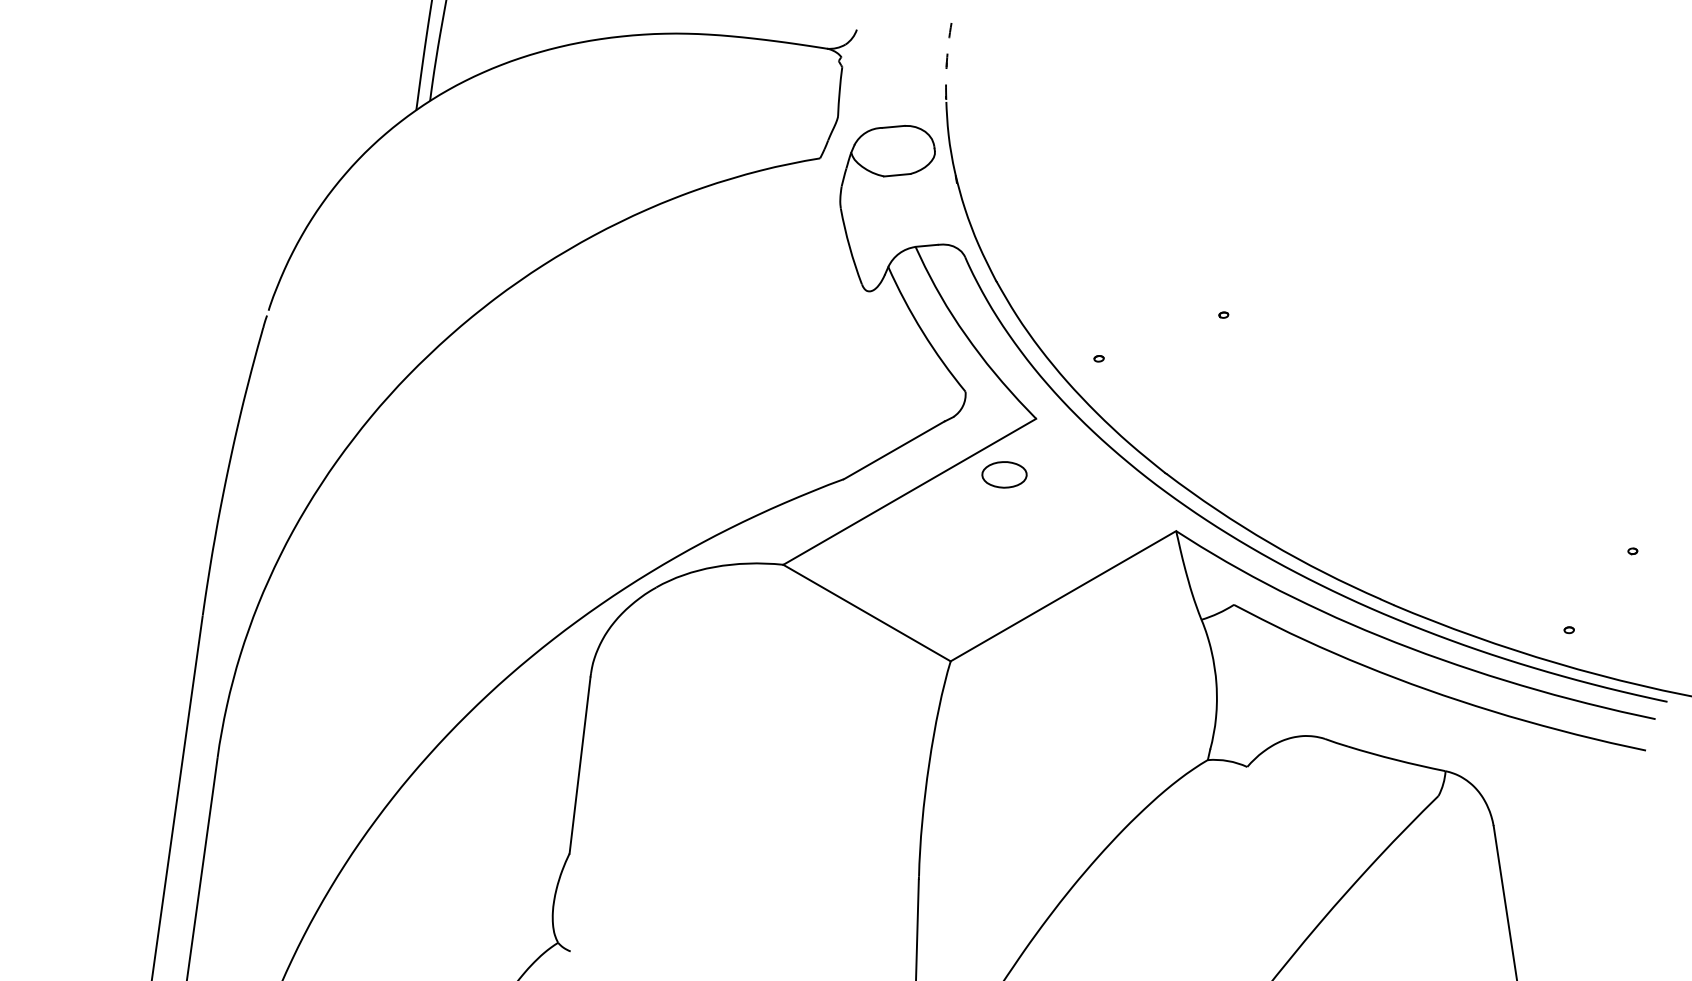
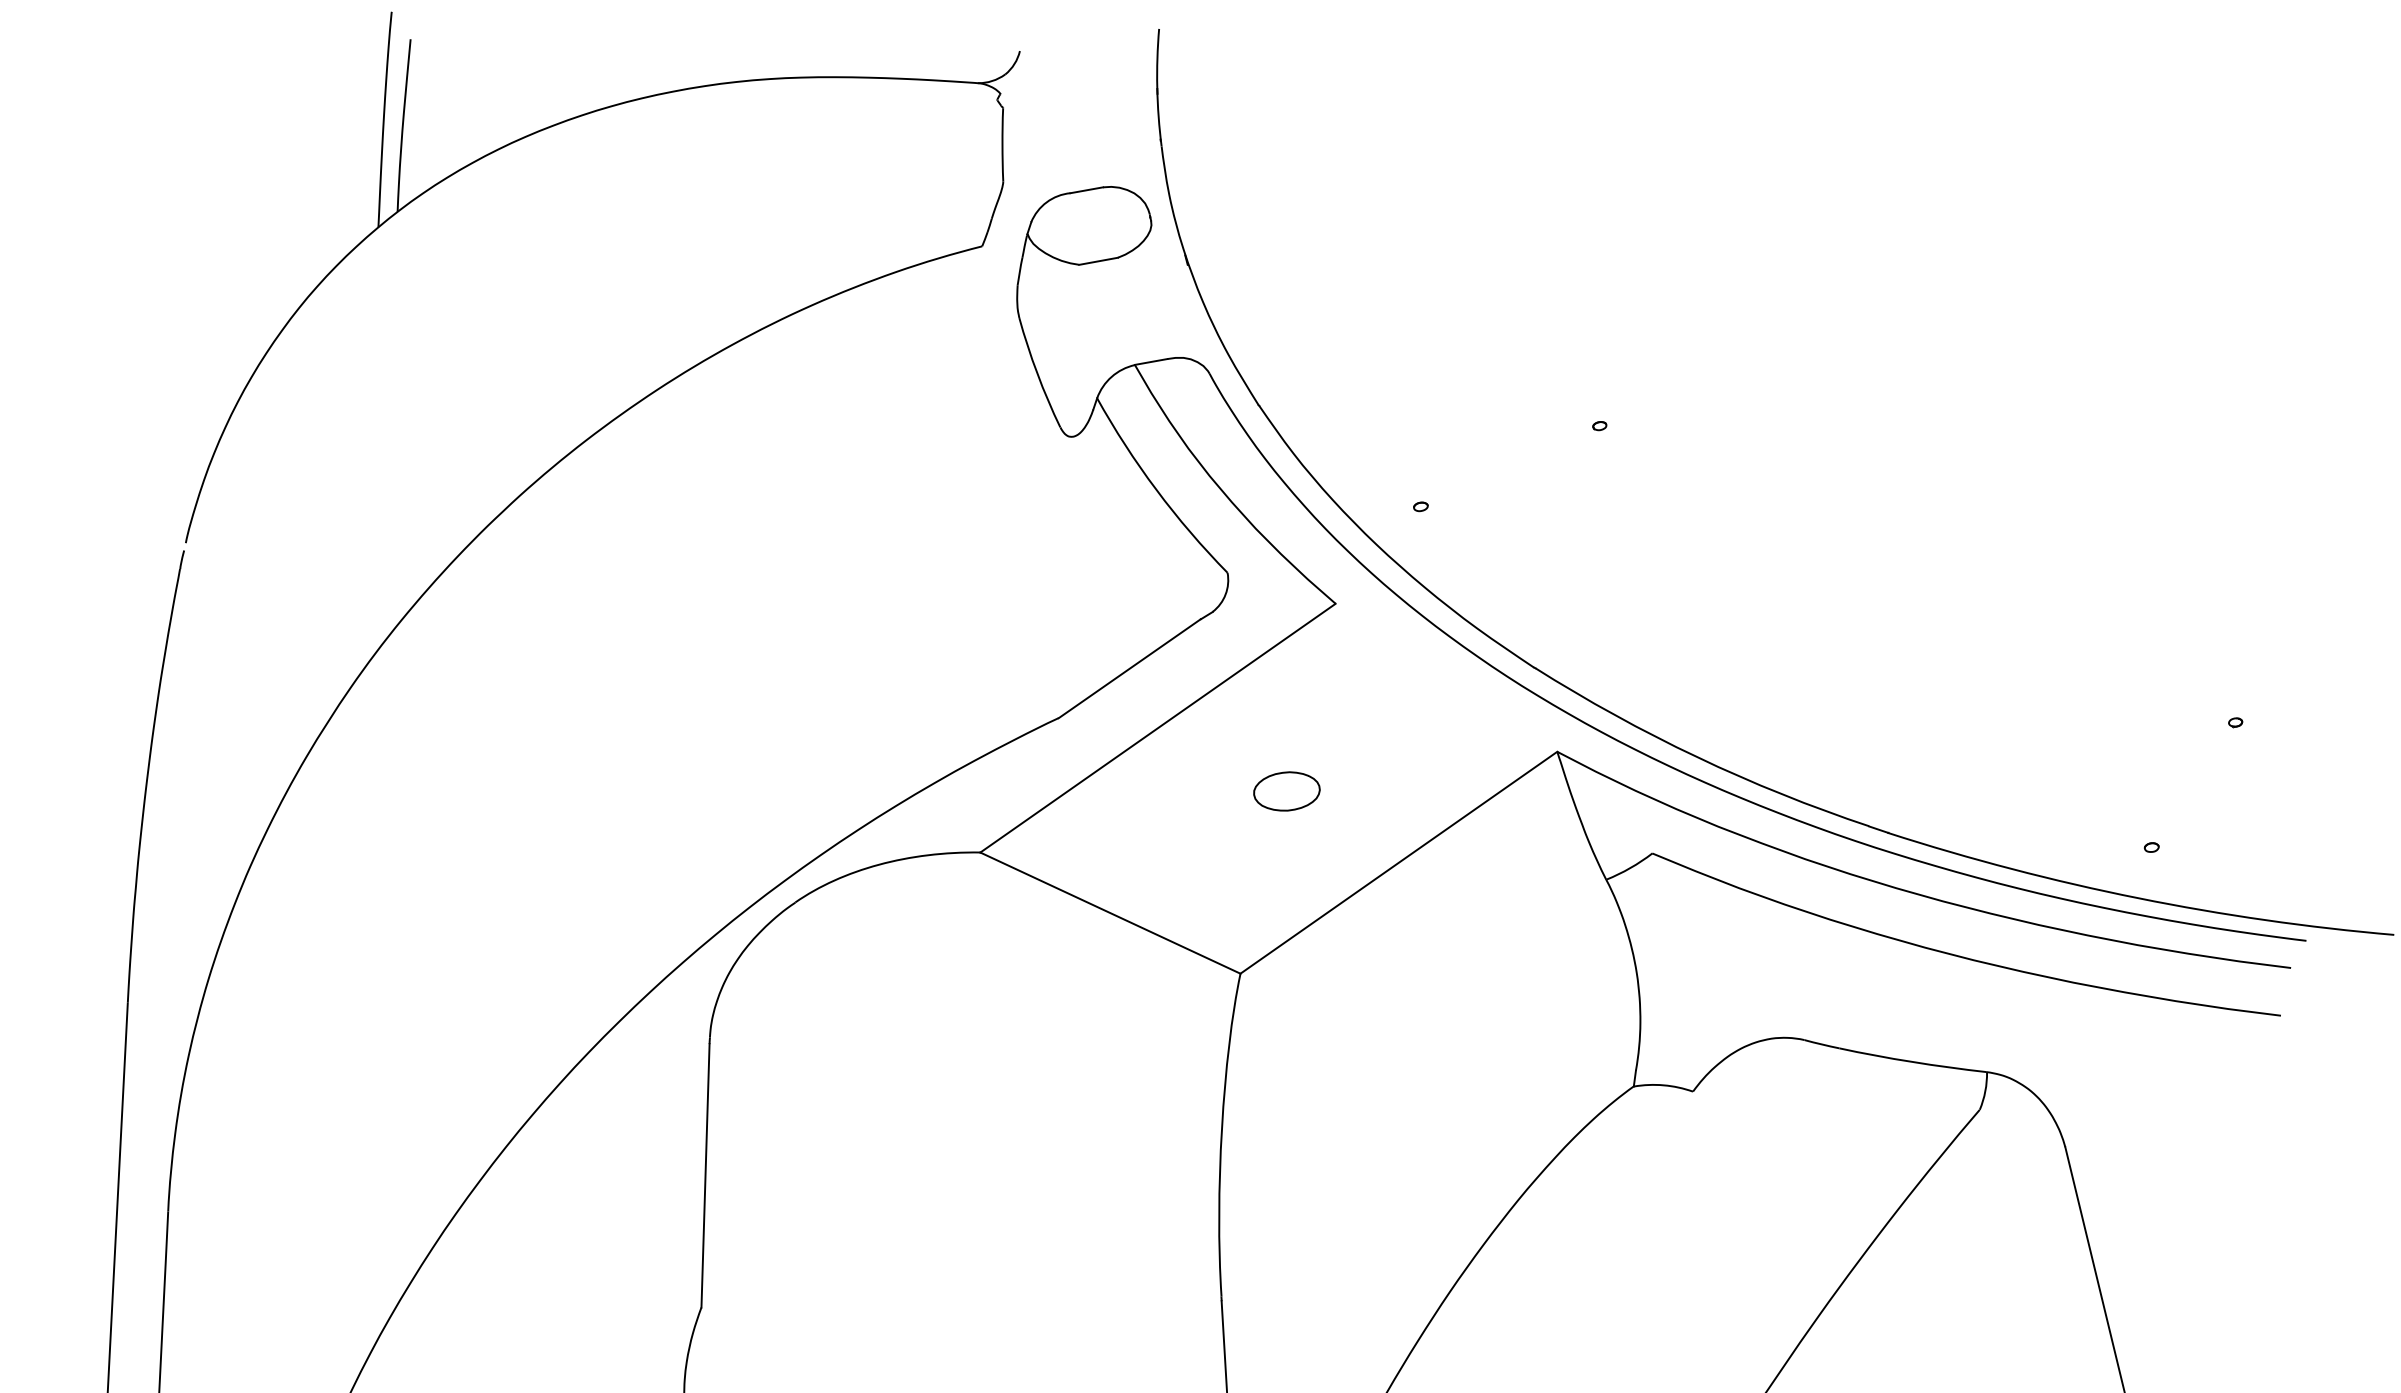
arc: (946, 62) -> (1156, 88), dashed -> solid
part: (1004, 474) -> (1286, 790), moved

